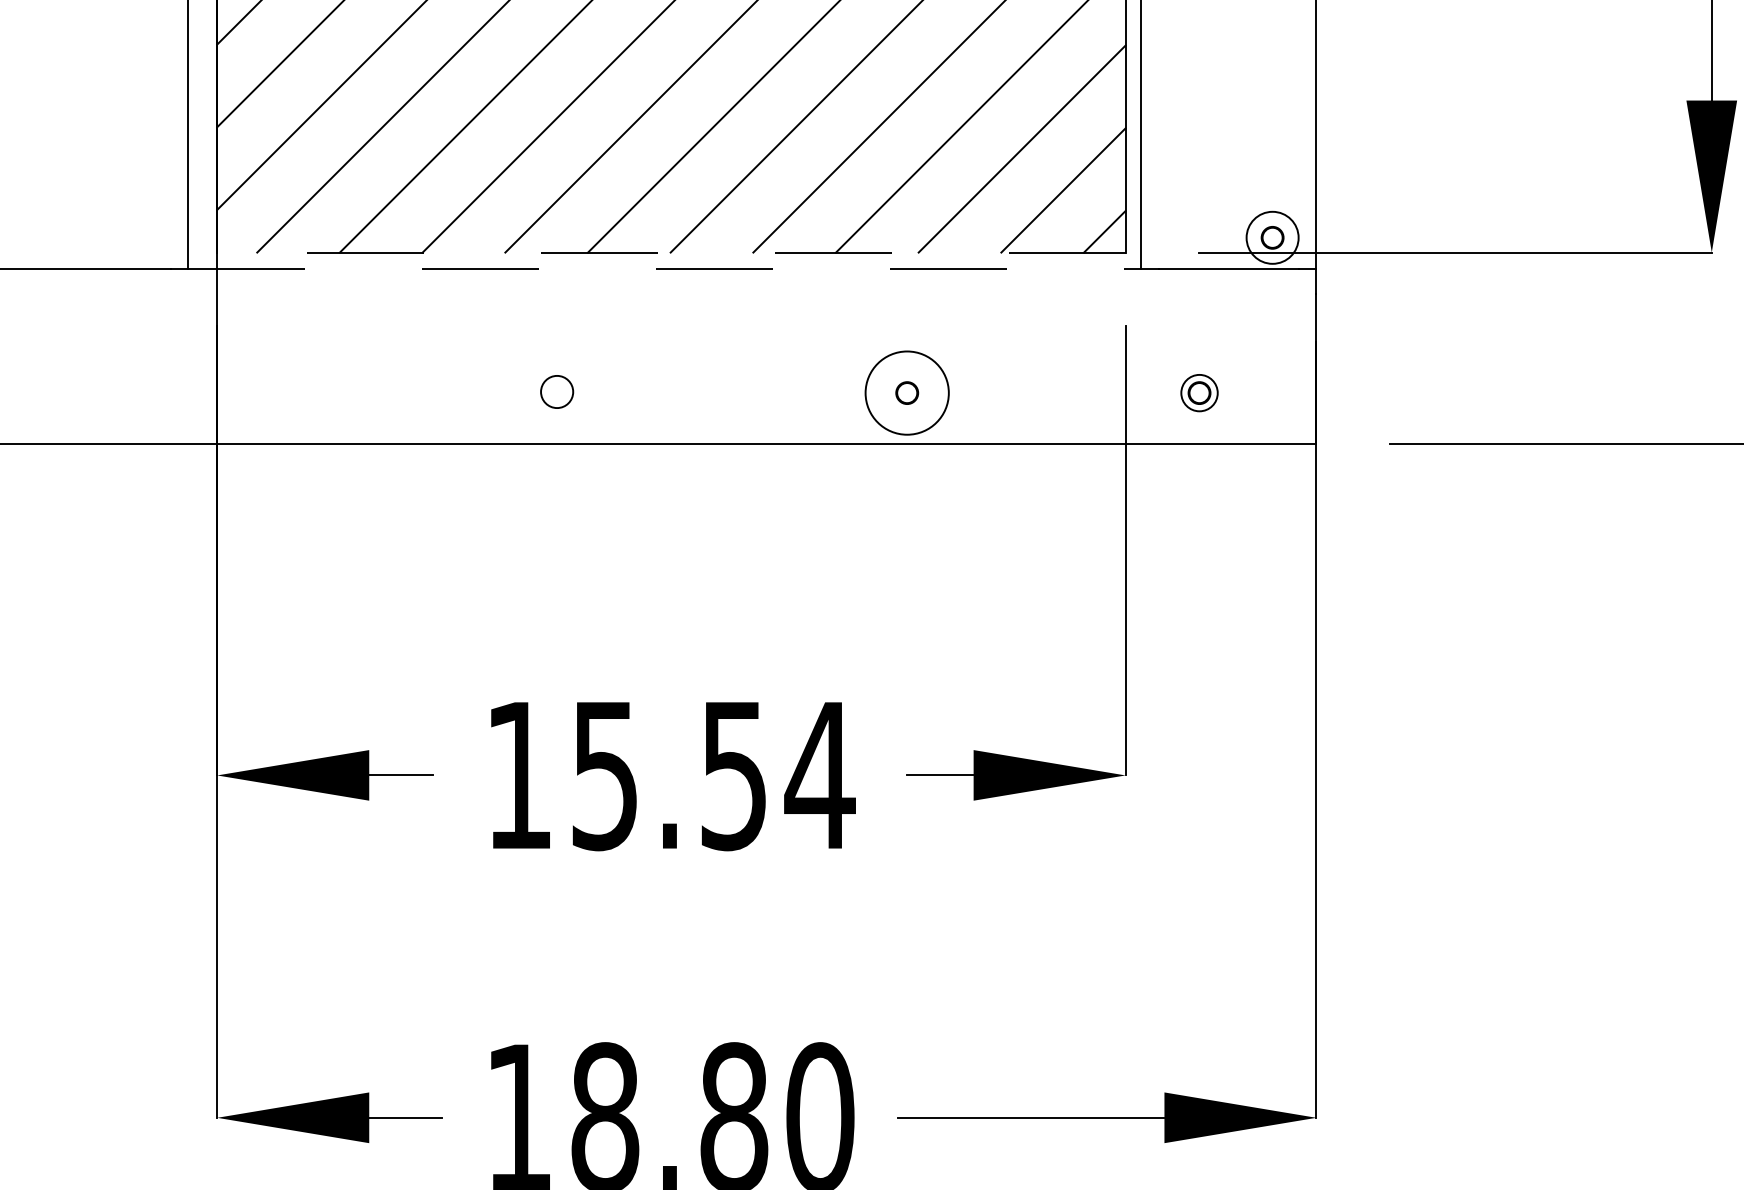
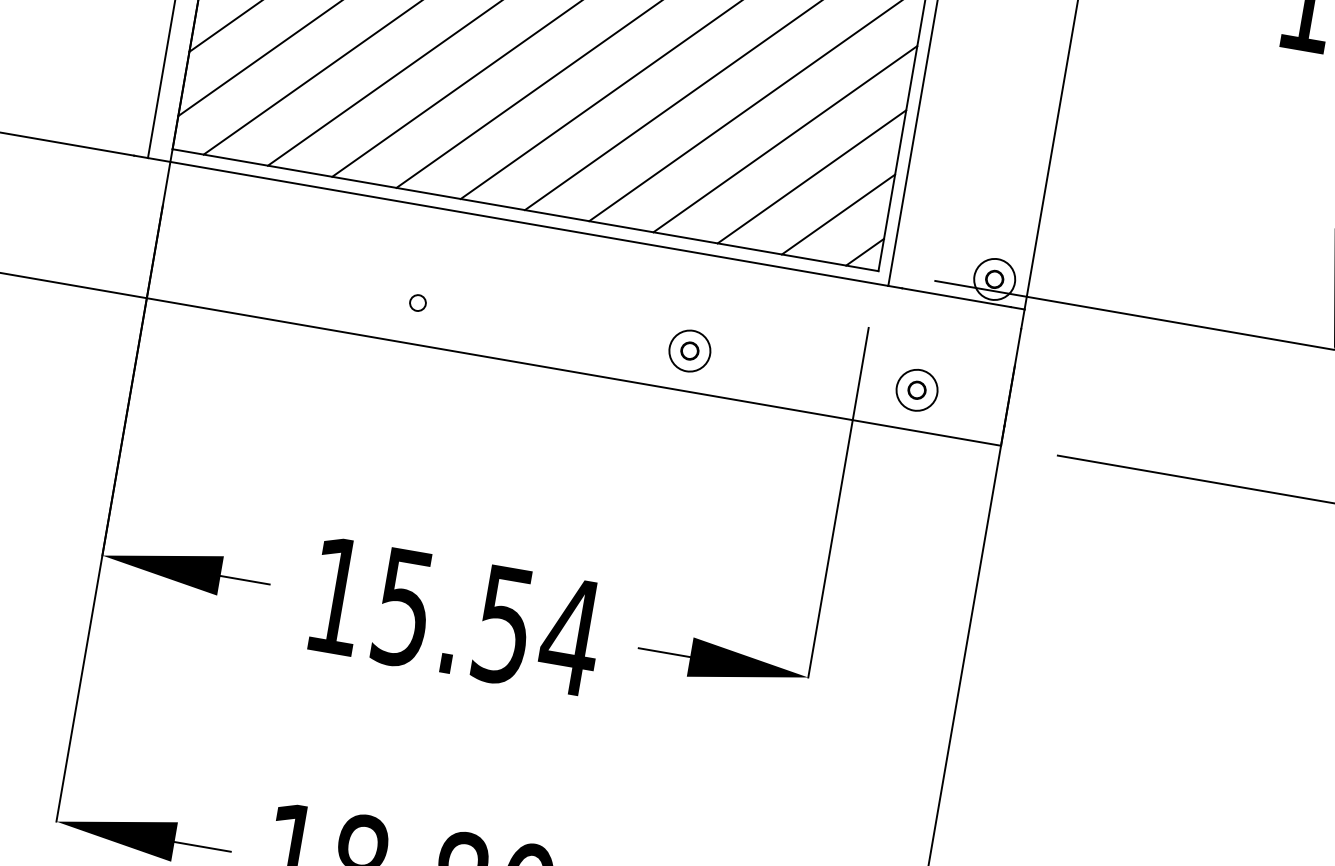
line: (670, 252) -> (524, 210), dashed -> solid
line: (665, 268) -> (518, 221), dashed -> solid
circle: (556, 391) -> (417, 302), size x0.62
circle: (907, 393) -> (690, 351), size x0.62
circle: (1199, 393) -> (916, 390), size x1.43

